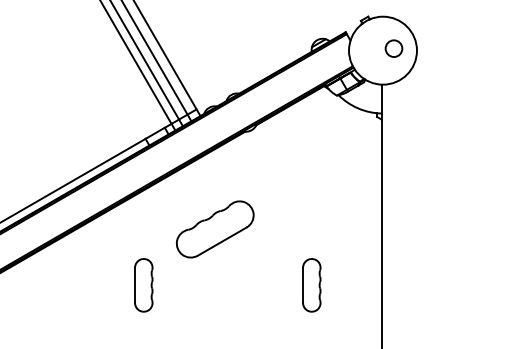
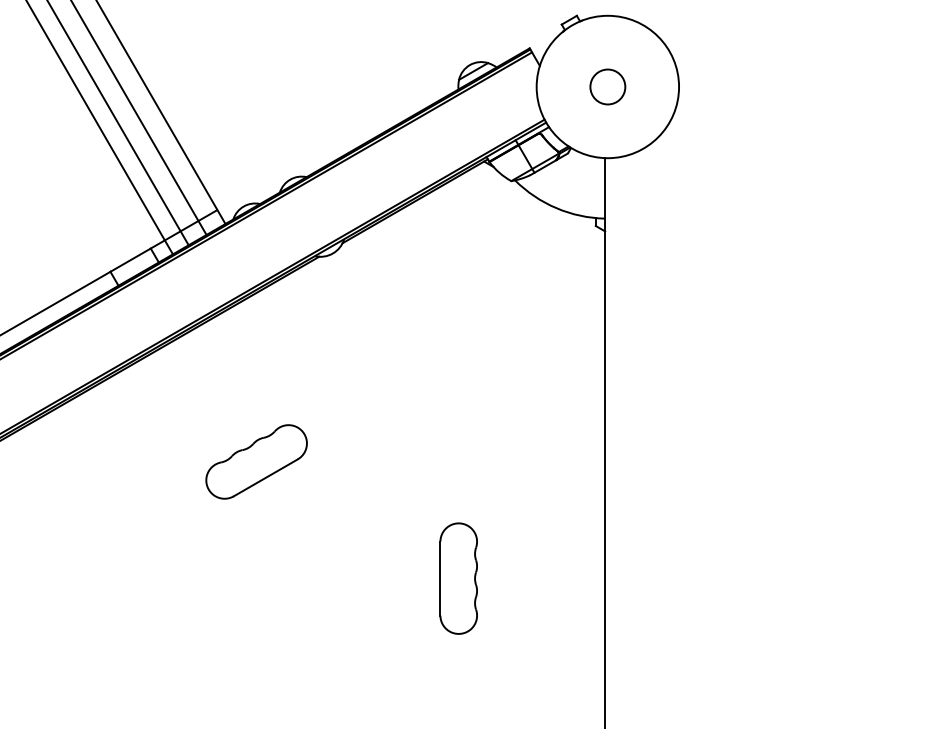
circle: (393, 48) -> (606, 86), moved
part: (215, 229) -> (256, 461), size x0.62
part: (143, 285) -> (106, 578), removed

